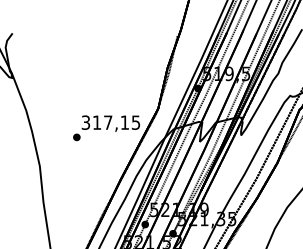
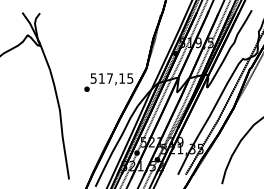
text: (85, 122) -> (93, 78), 317,15 -> 517,15

